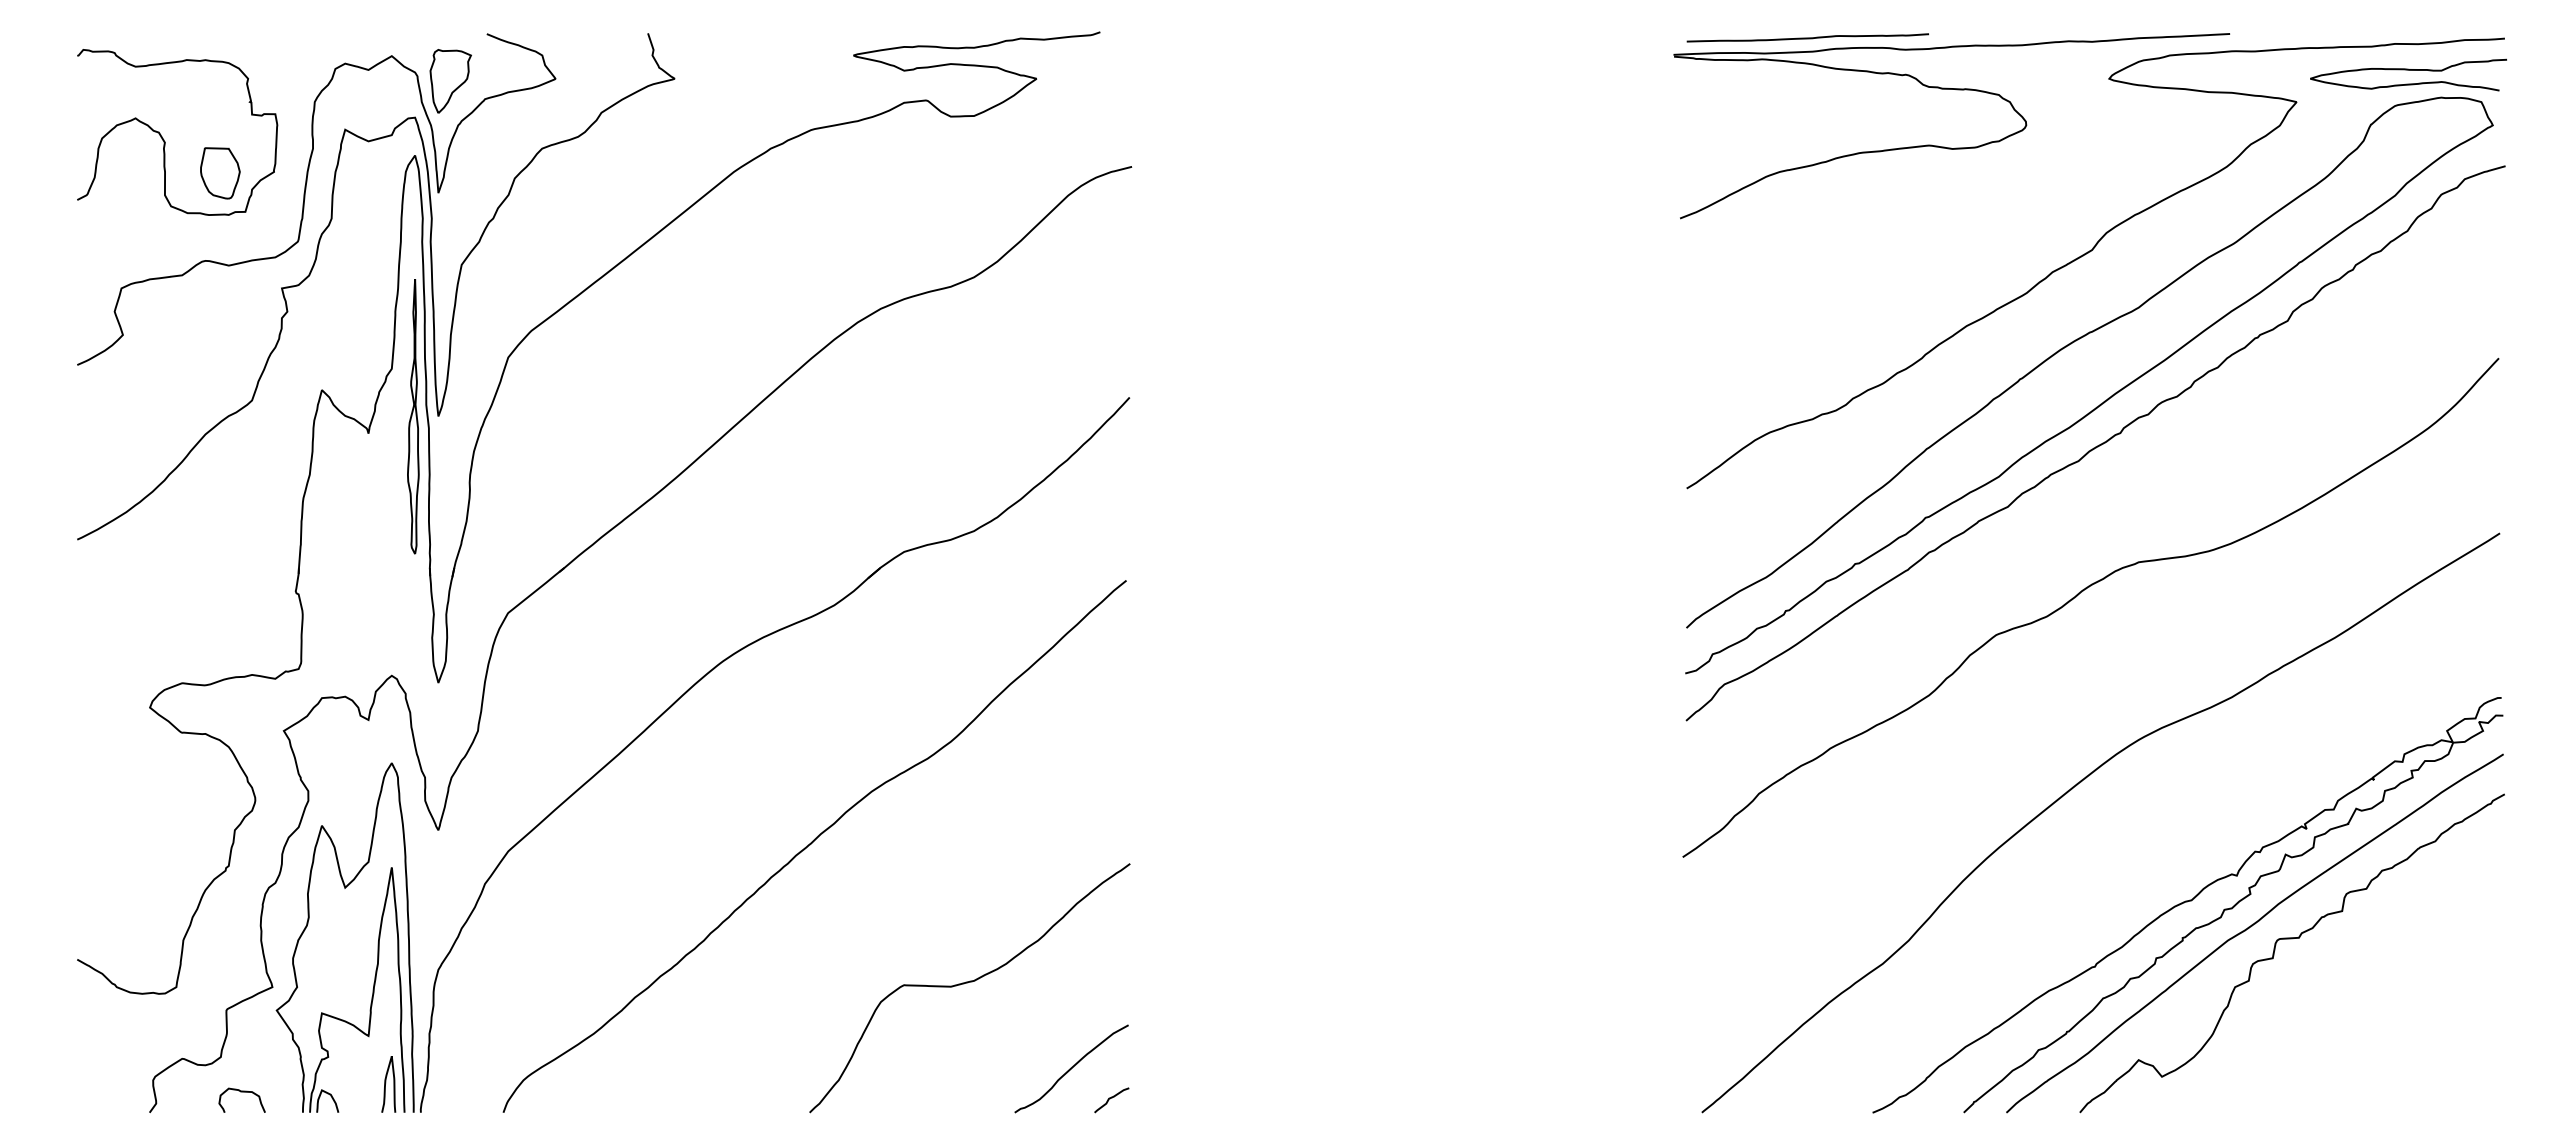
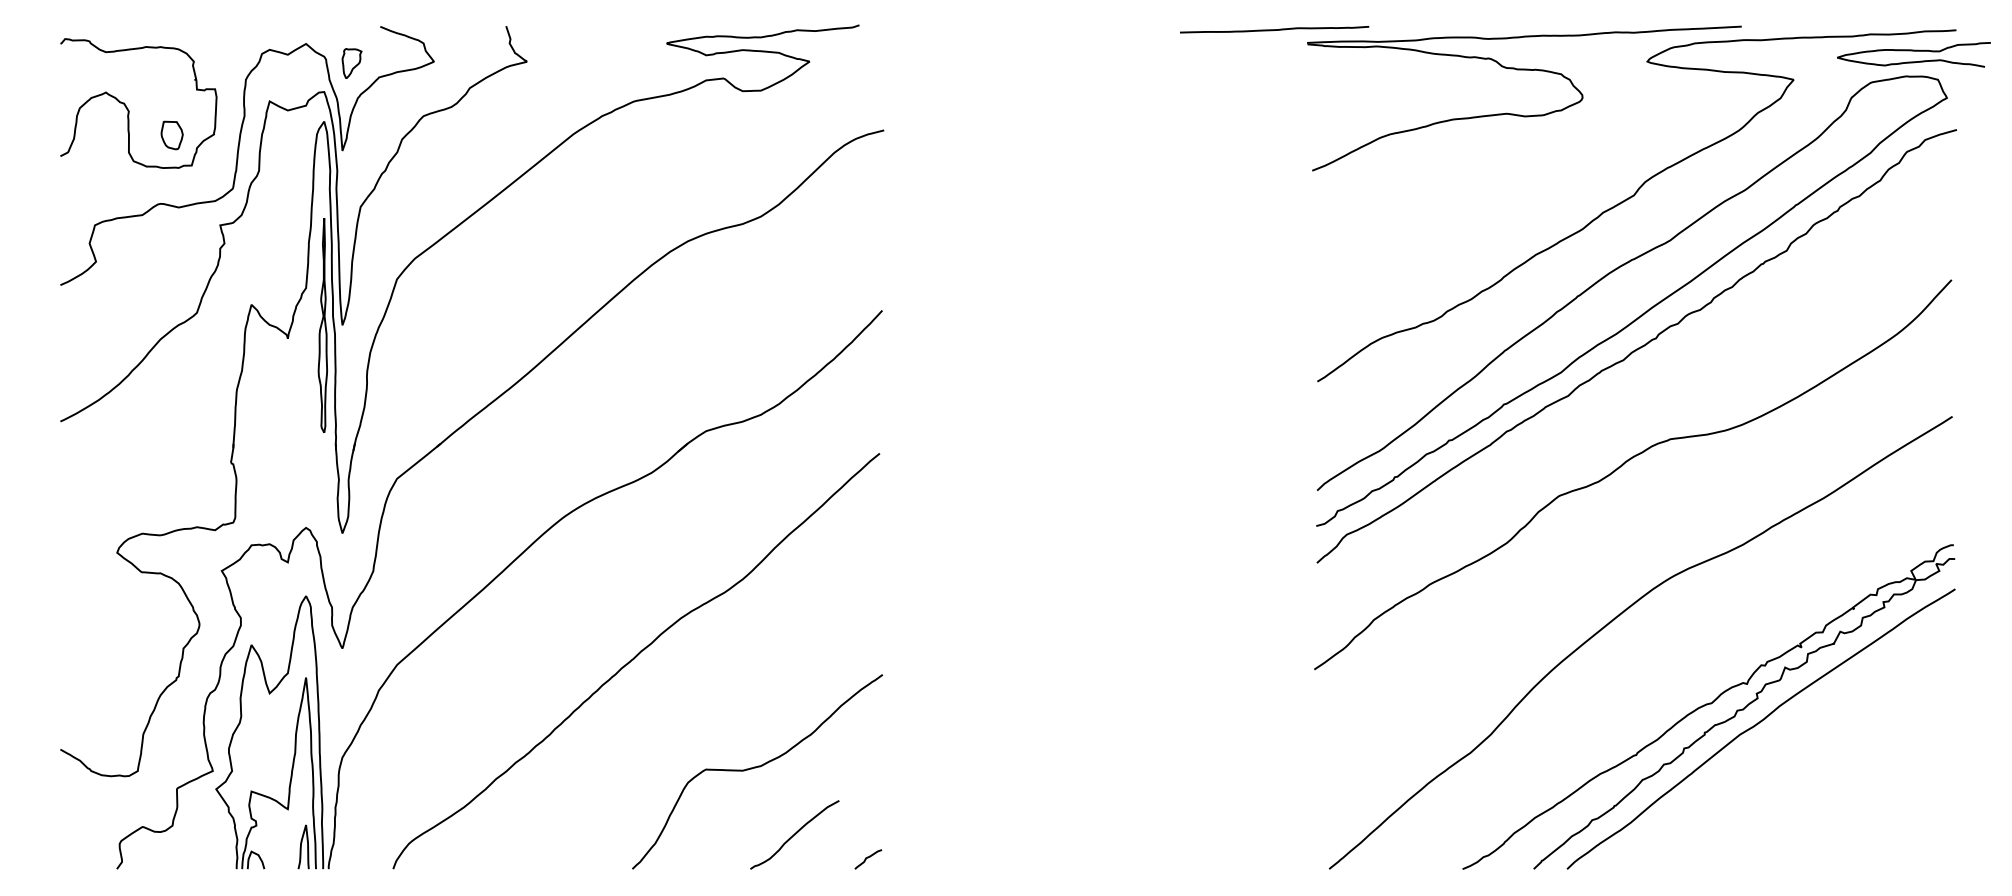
curve: (1807, 37) -> (1274, 29), moved
curve: (2408, 70) -> (1913, 51), moved
part: (450, 81) -> (351, 63), size x0.6
part: (220, 173) -> (172, 135), size x0.7
curve: (2291, 939) -> (1789, 733), removed
curve: (1071, 1068) -> (794, 834), moved
curve: (241, 1092) -> (188, 853), removed

